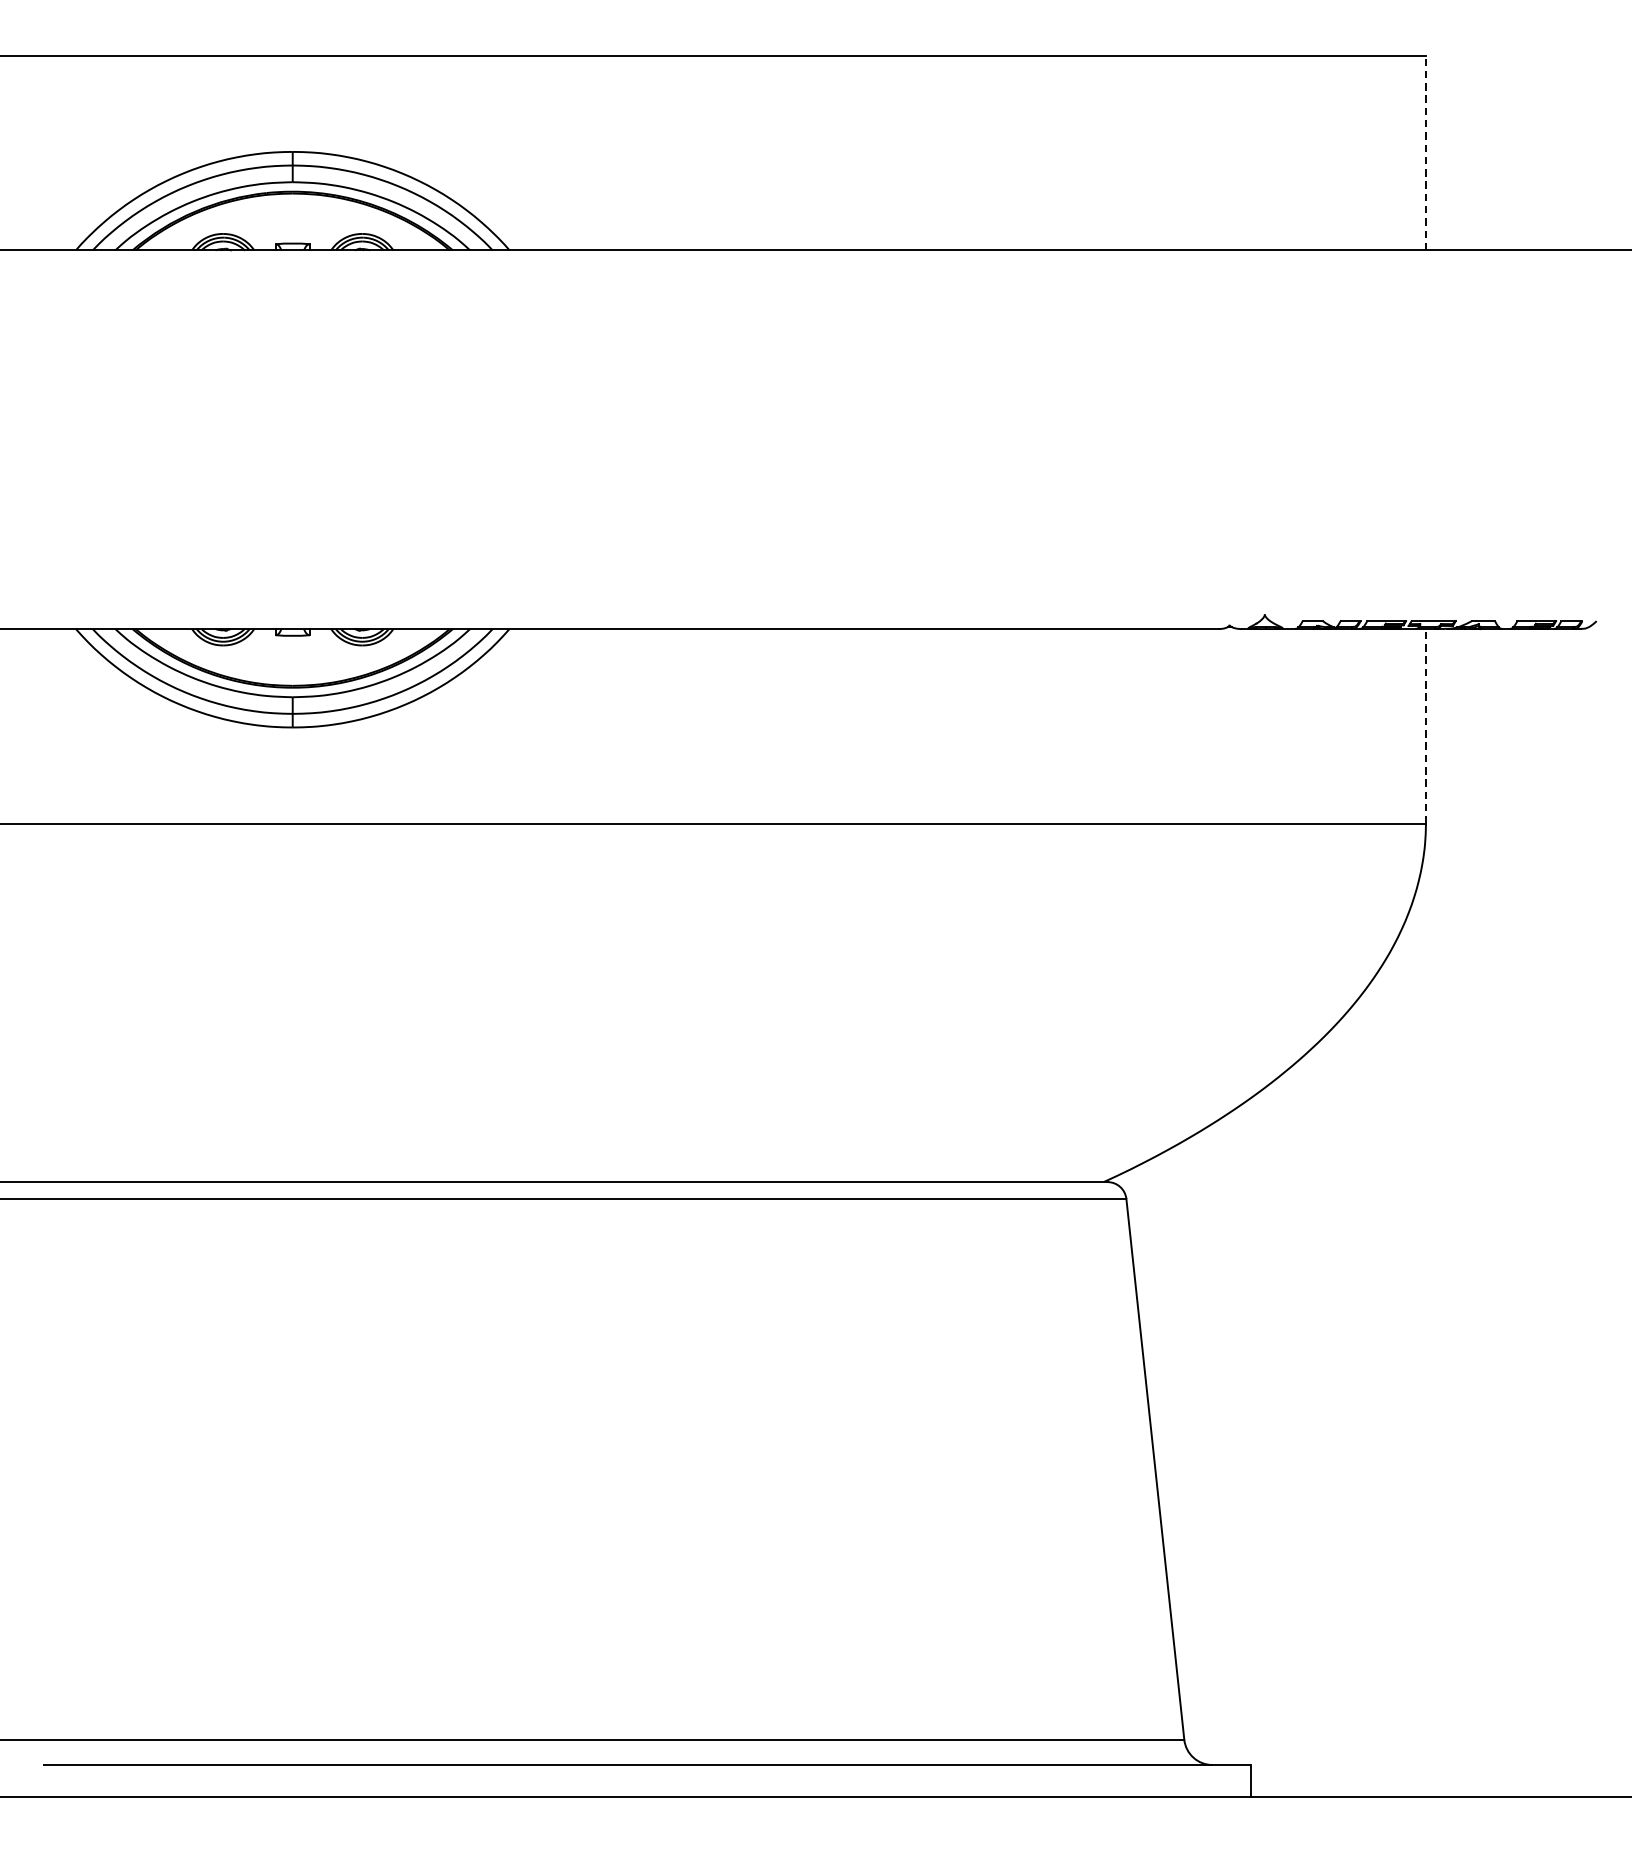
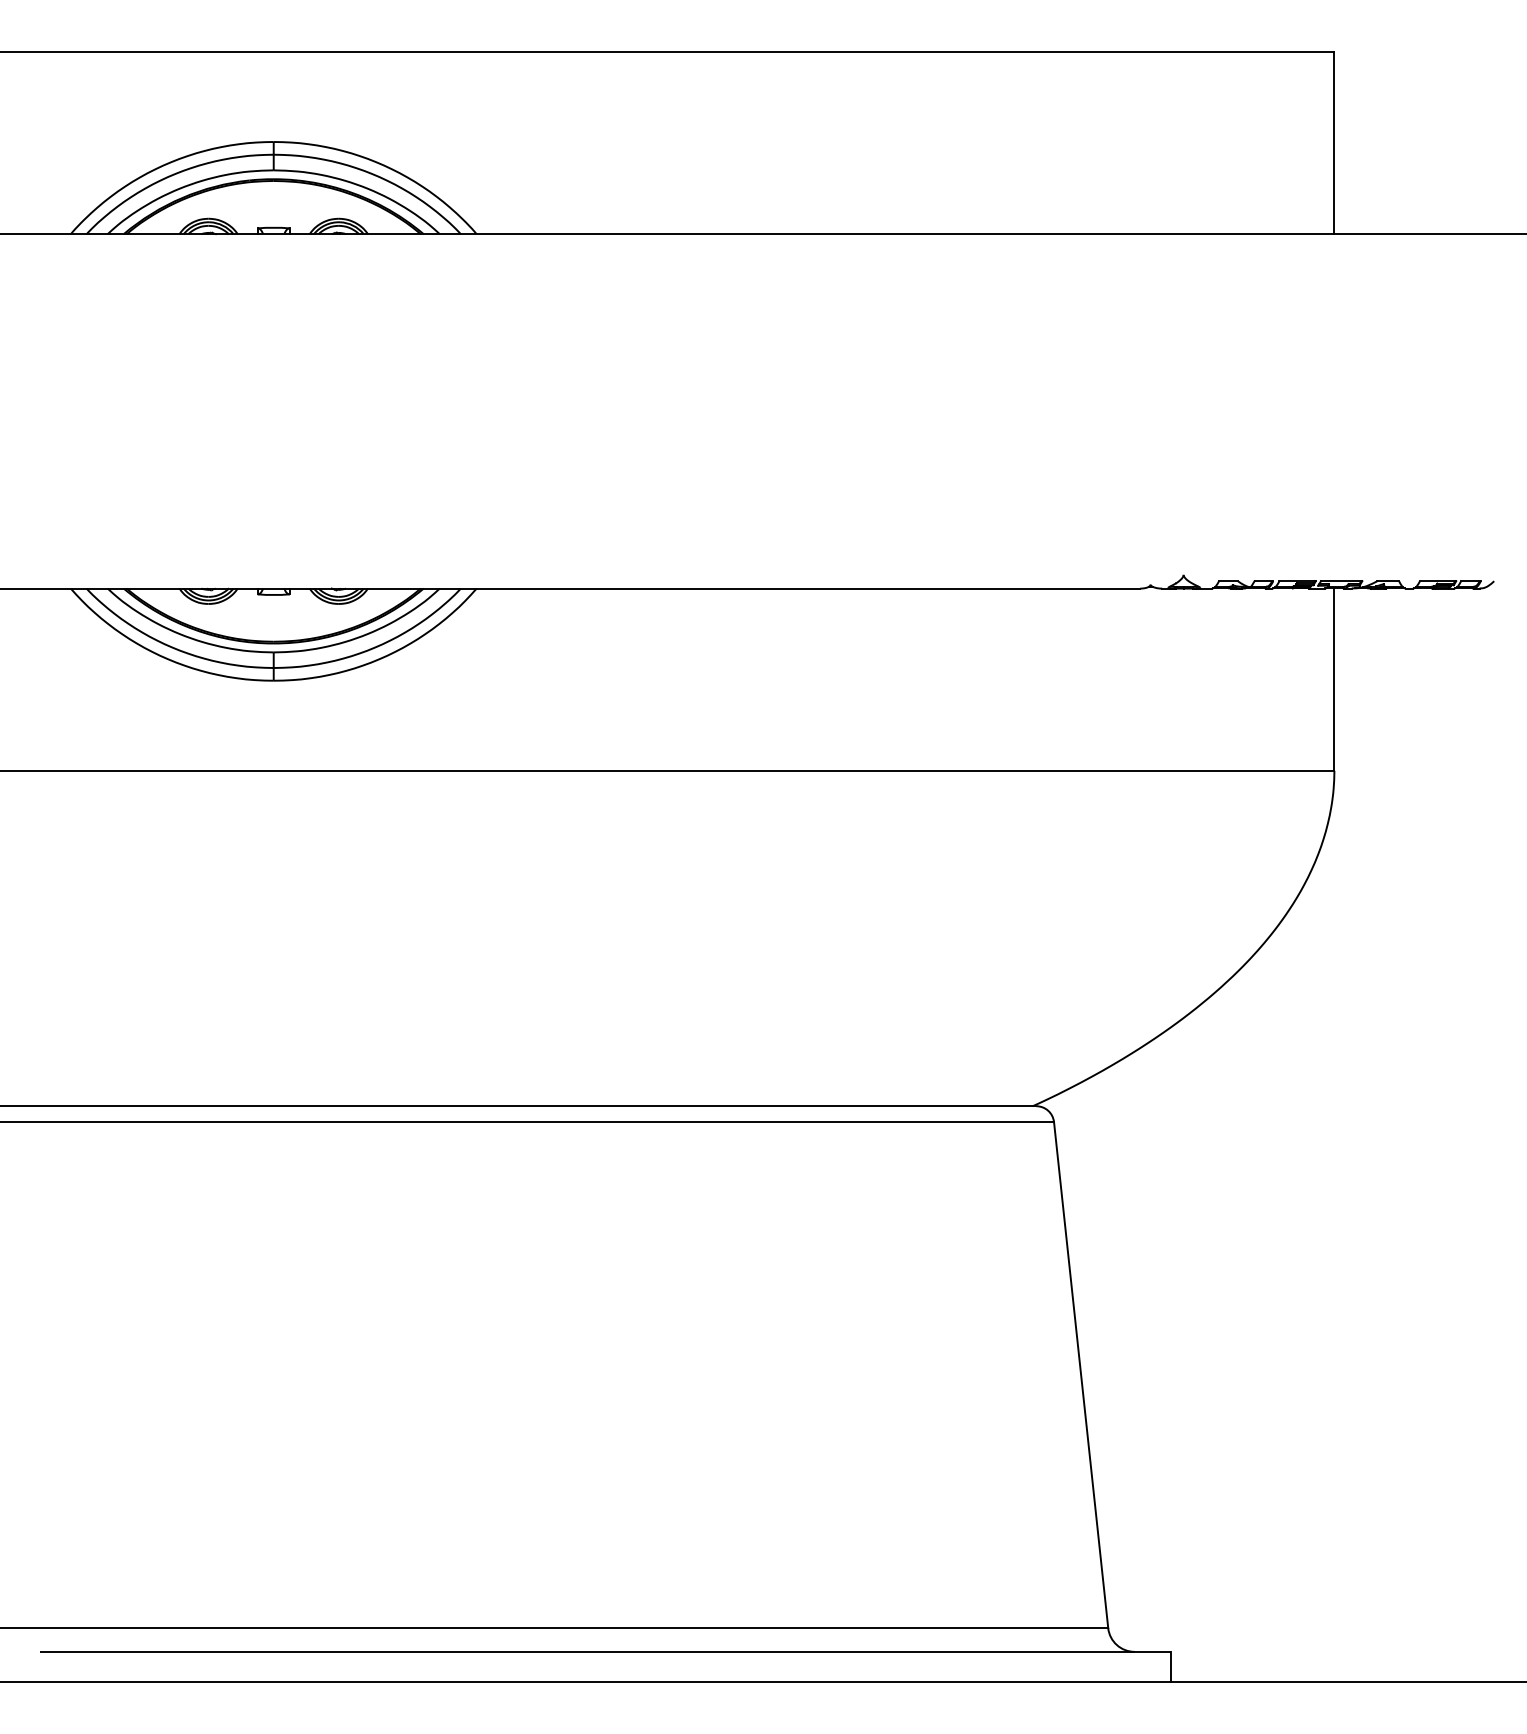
line: (1426, 152) -> (1334, 142), dashed -> solid
line: (1426, 726) -> (1334, 679), dashed -> solid

